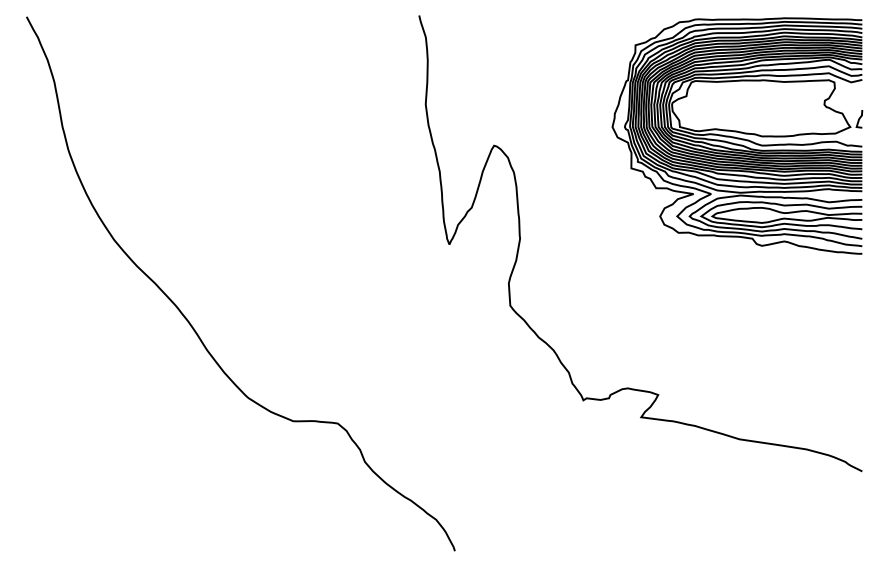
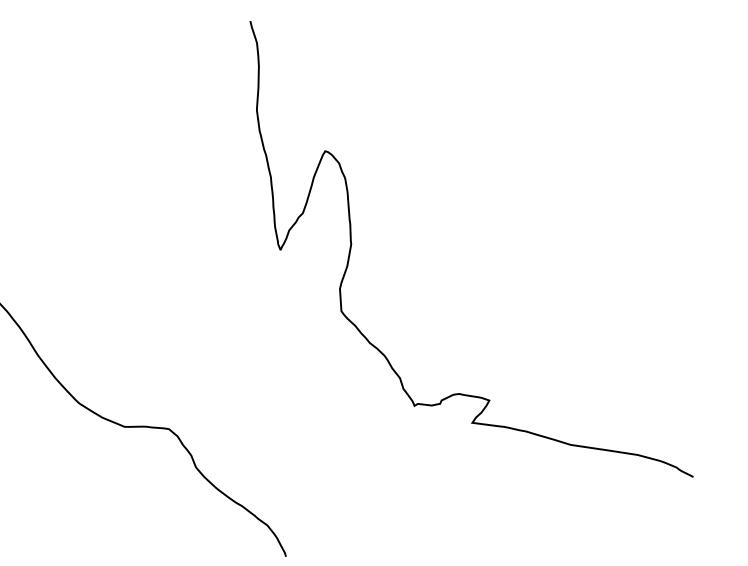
part: (737, 135) -> (568, 141), removed

